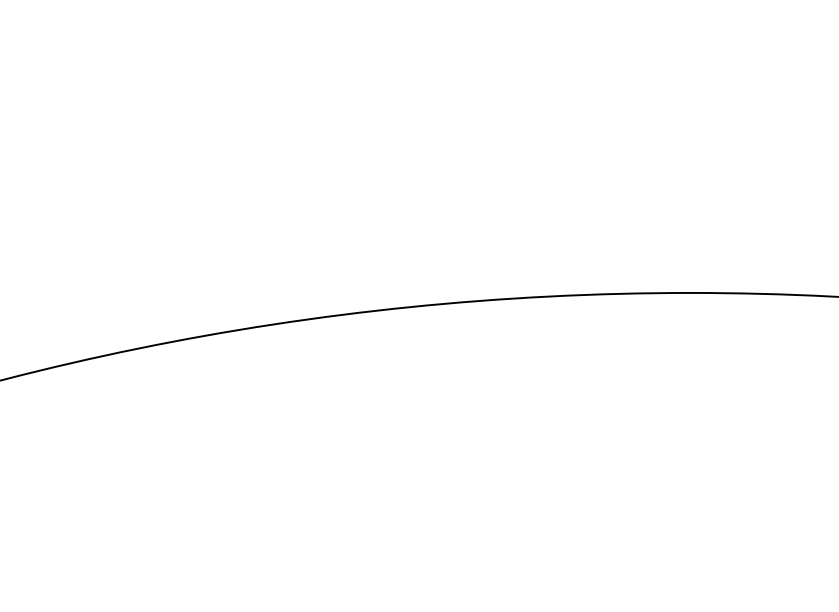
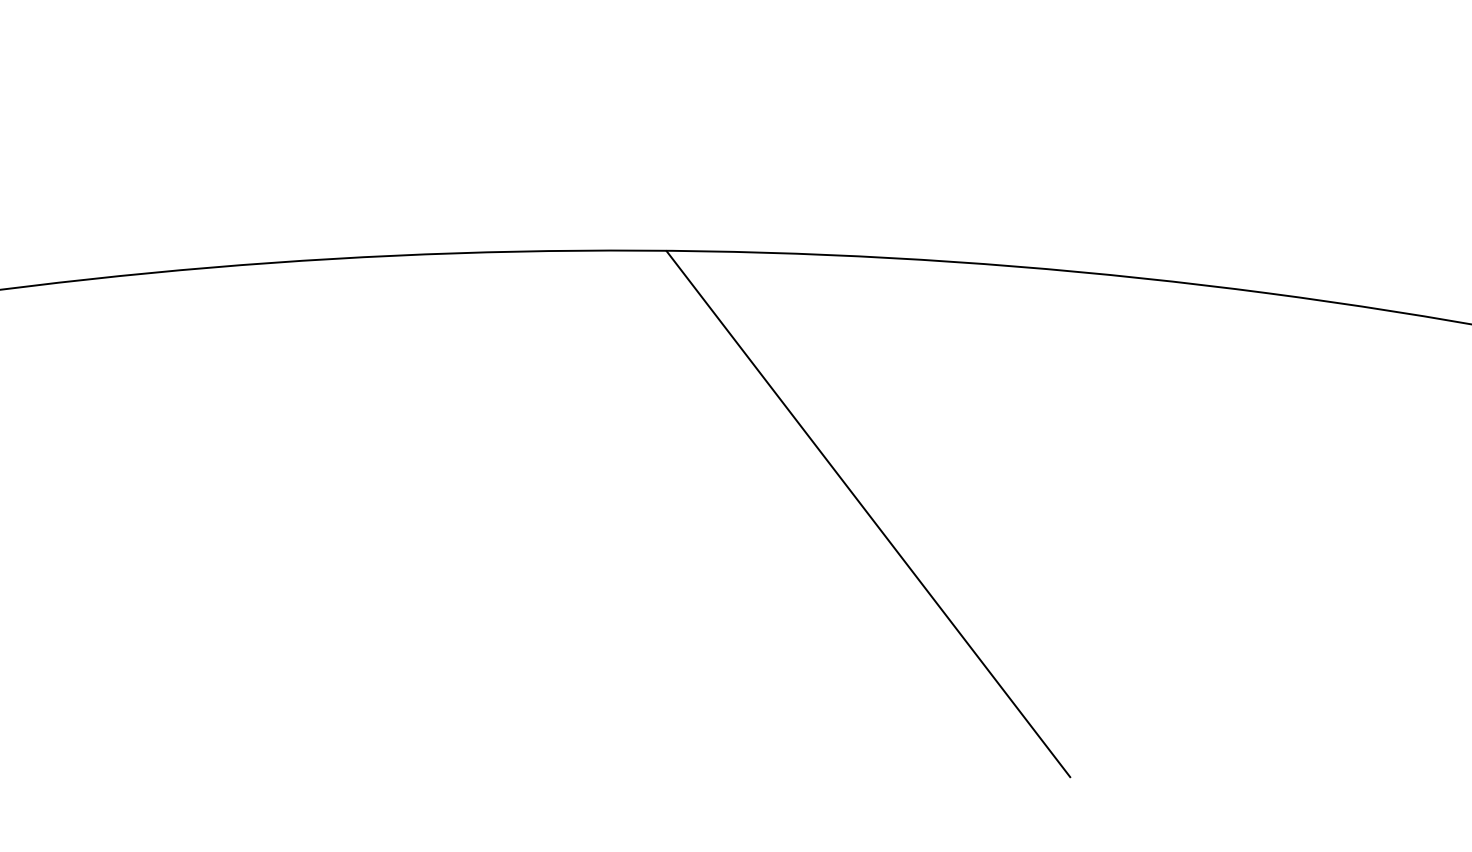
line: (485, 443) -> (867, 513), added

